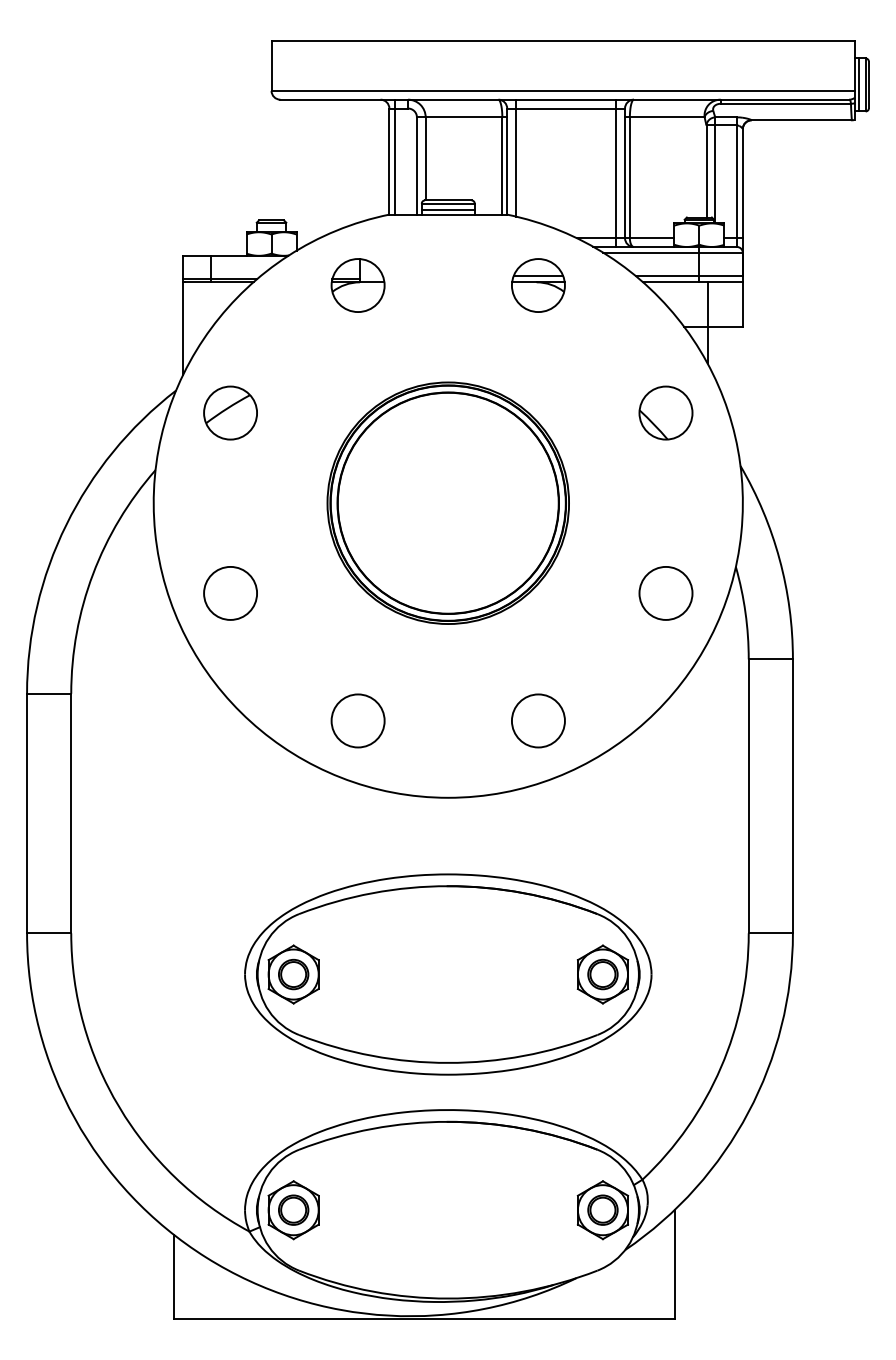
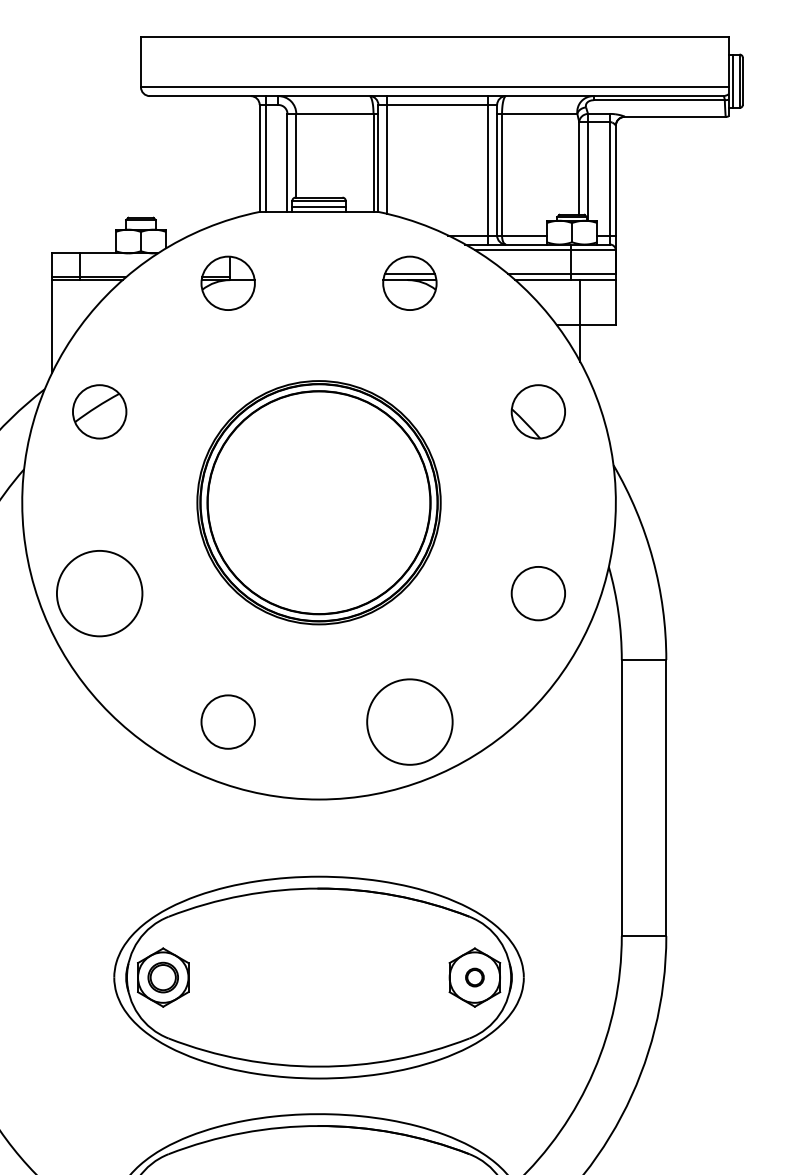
circle: (230, 592) -> (99, 592), size x1.6
circle: (537, 720) -> (408, 721), size x1.6
part: (602, 974) -> (474, 977), size x0.6

